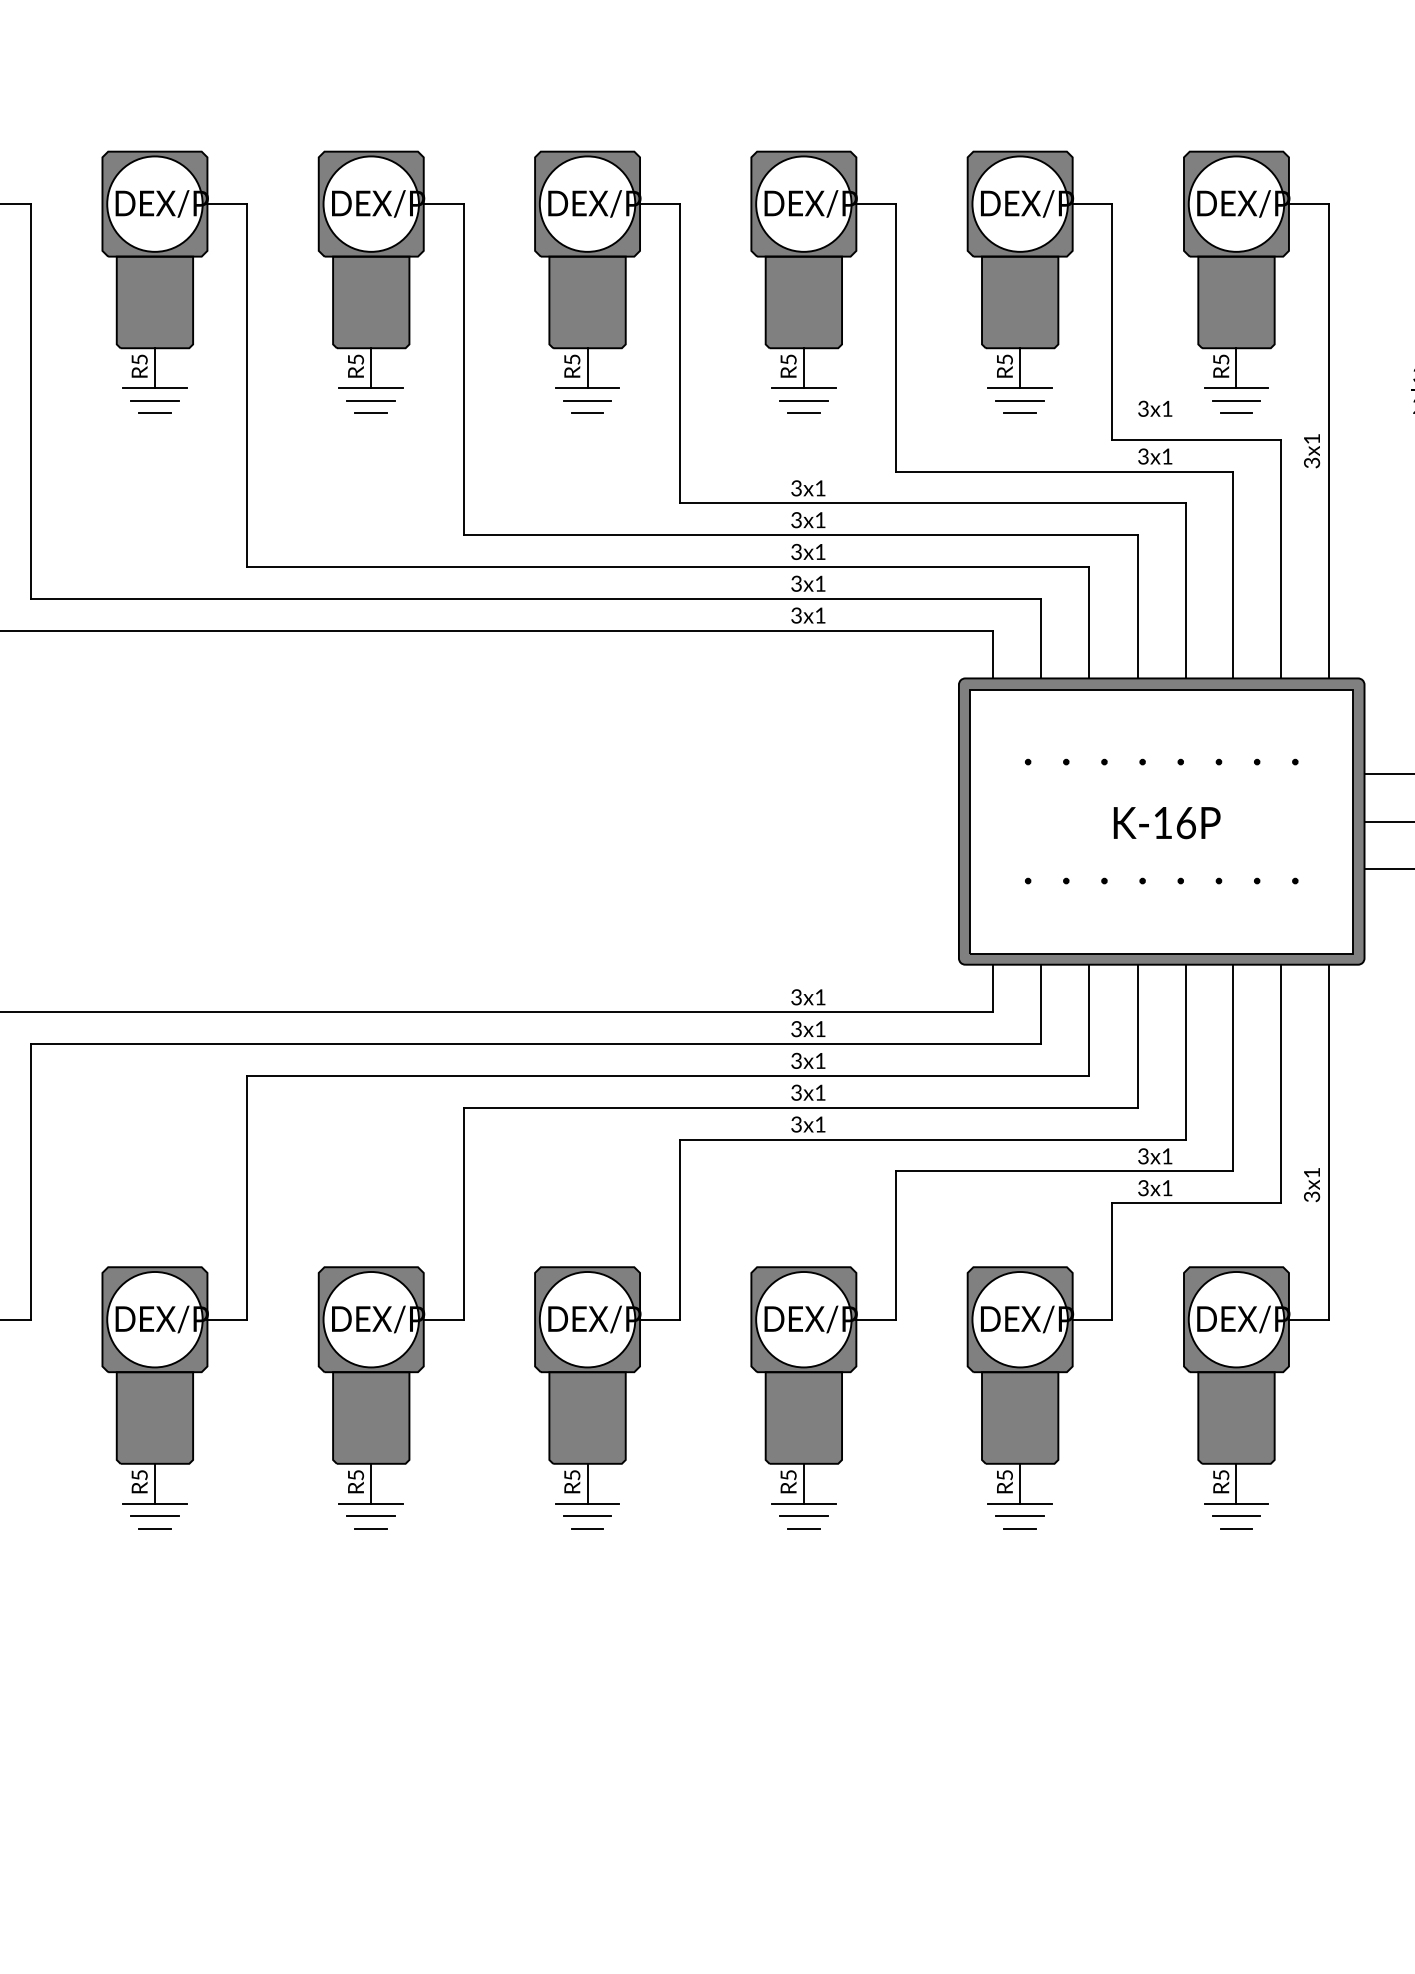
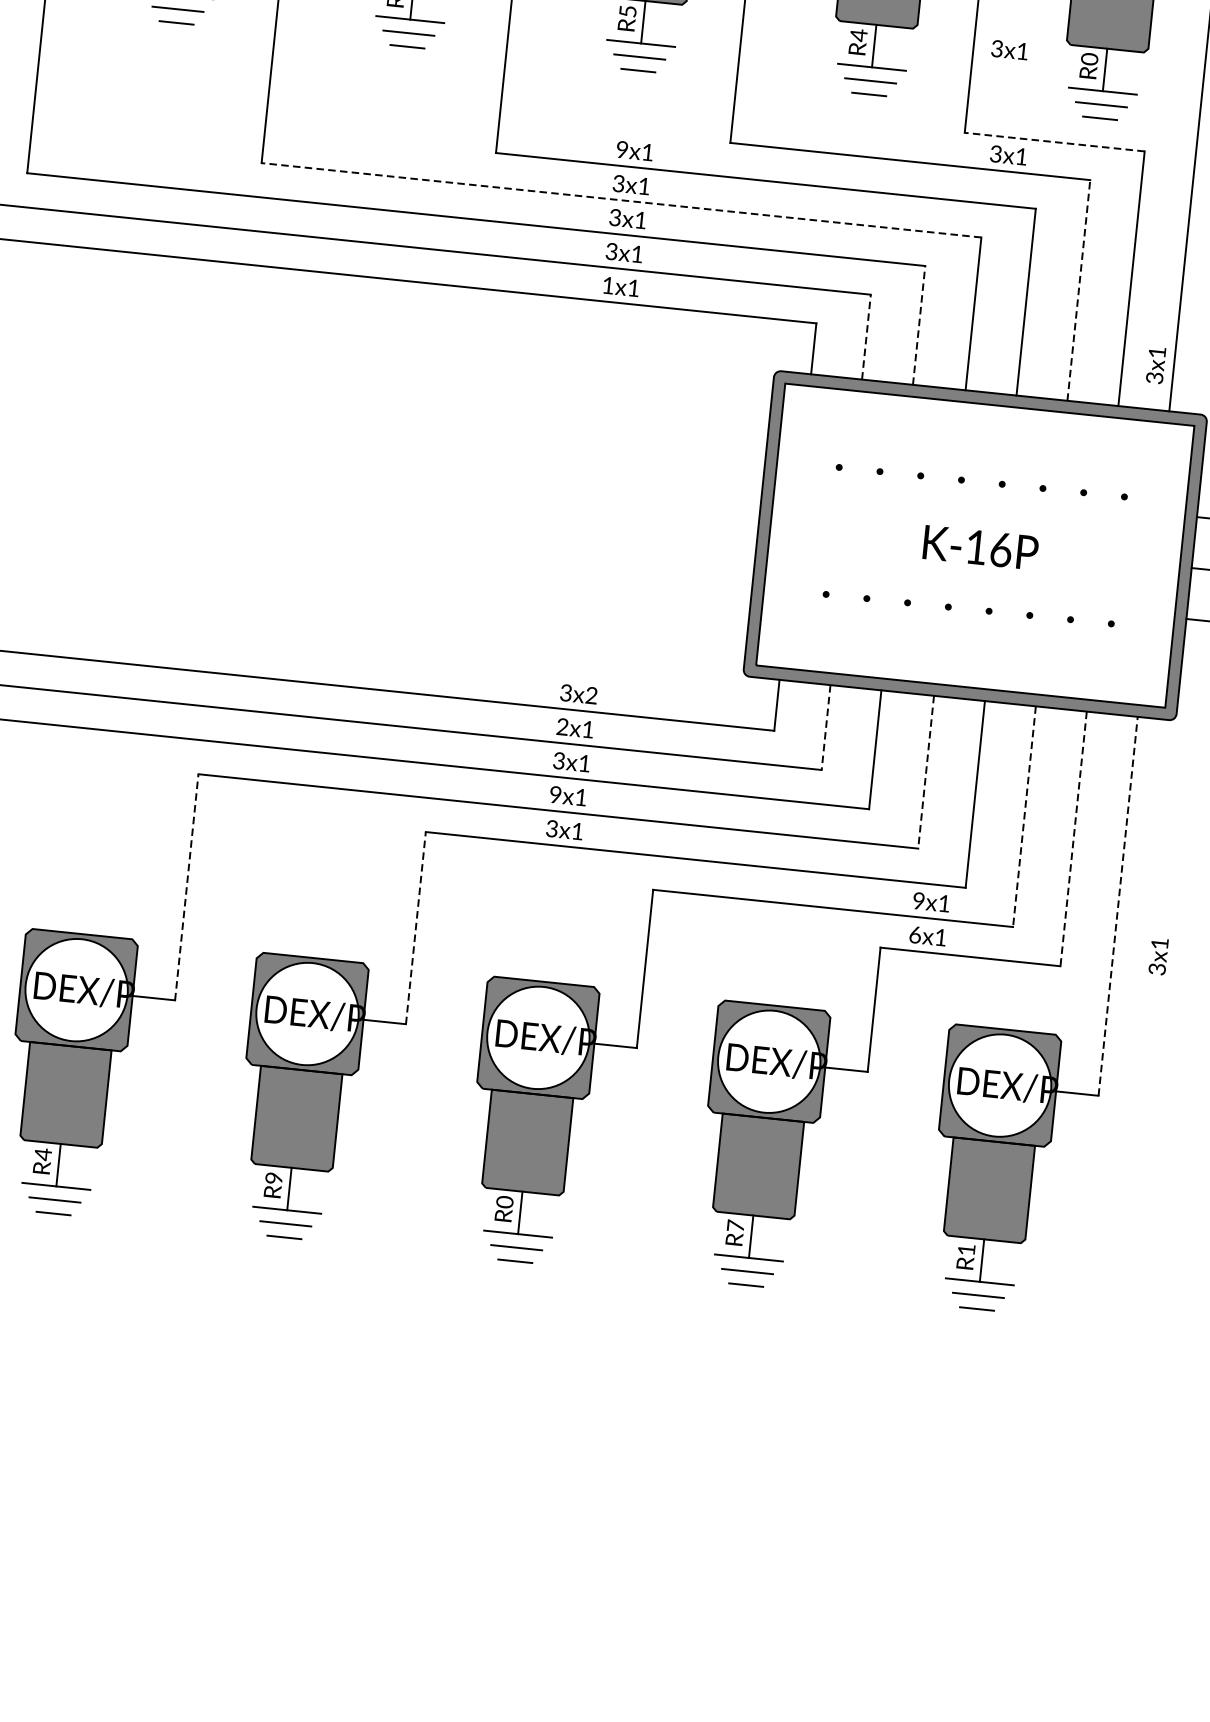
text: (1004, 359) -> (858, 35), 5 -> 4
text: (1221, 359) -> (1090, 59), 5 -> 0
text: (1155, 408) -> (1010, 49), moved
line: (1196, 439) -> (1054, 141), solid -> dashed
text: (1312, 451) -> (1156, 365), moved
text: (796, 488) -> (622, 149), 3x1 -> 9x1
line: (800, 535) -> (621, 200), solid -> dashed
line: (1233, 574) -> (1079, 289), solid -> dashed
text: (796, 615) -> (608, 285), 3x1 -> 1x1
line: (1088, 622) -> (919, 325), solid -> dashed
line: (1040, 638) -> (866, 336), solid -> dashed
text: (820, 997) -> (591, 695), 3x1 -> 3x2
line: (1040, 1004) -> (825, 727), solid -> dashed
text: (796, 1031) -> (562, 729), 3x1 -> 2x1
line: (1137, 1036) -> (925, 772), solid -> dashed
line: (1233, 1068) -> (1024, 817), solid -> dashed
line: (1281, 1084) -> (1074, 839), solid -> dashed
text: (796, 1092) -> (555, 794), 3x1 -> 9x1
line: (1328, 1141) -> (1117, 905), solid -> dashed
text: (1143, 1156) -> (918, 901), 3x1 -> 9x1
text: (1312, 1185) -> (1159, 957), moved
text: (1143, 1187) -> (915, 934), 3x1 -> 6x1
line: (463, 1213) -> (186, 886), solid -> dashed
line: (679, 1229) -> (415, 927), solid -> dashed
text: (788, 1474) -> (504, 1201), 5 -> 0
text: (1004, 1474) -> (735, 1225), 5 -> 7
text: (356, 1475) -> (43, 1154), 5 -> 4
text: (572, 1475) -> (274, 1178), 5 -> 9
text: (1221, 1475) -> (966, 1250), 5 -> 1

